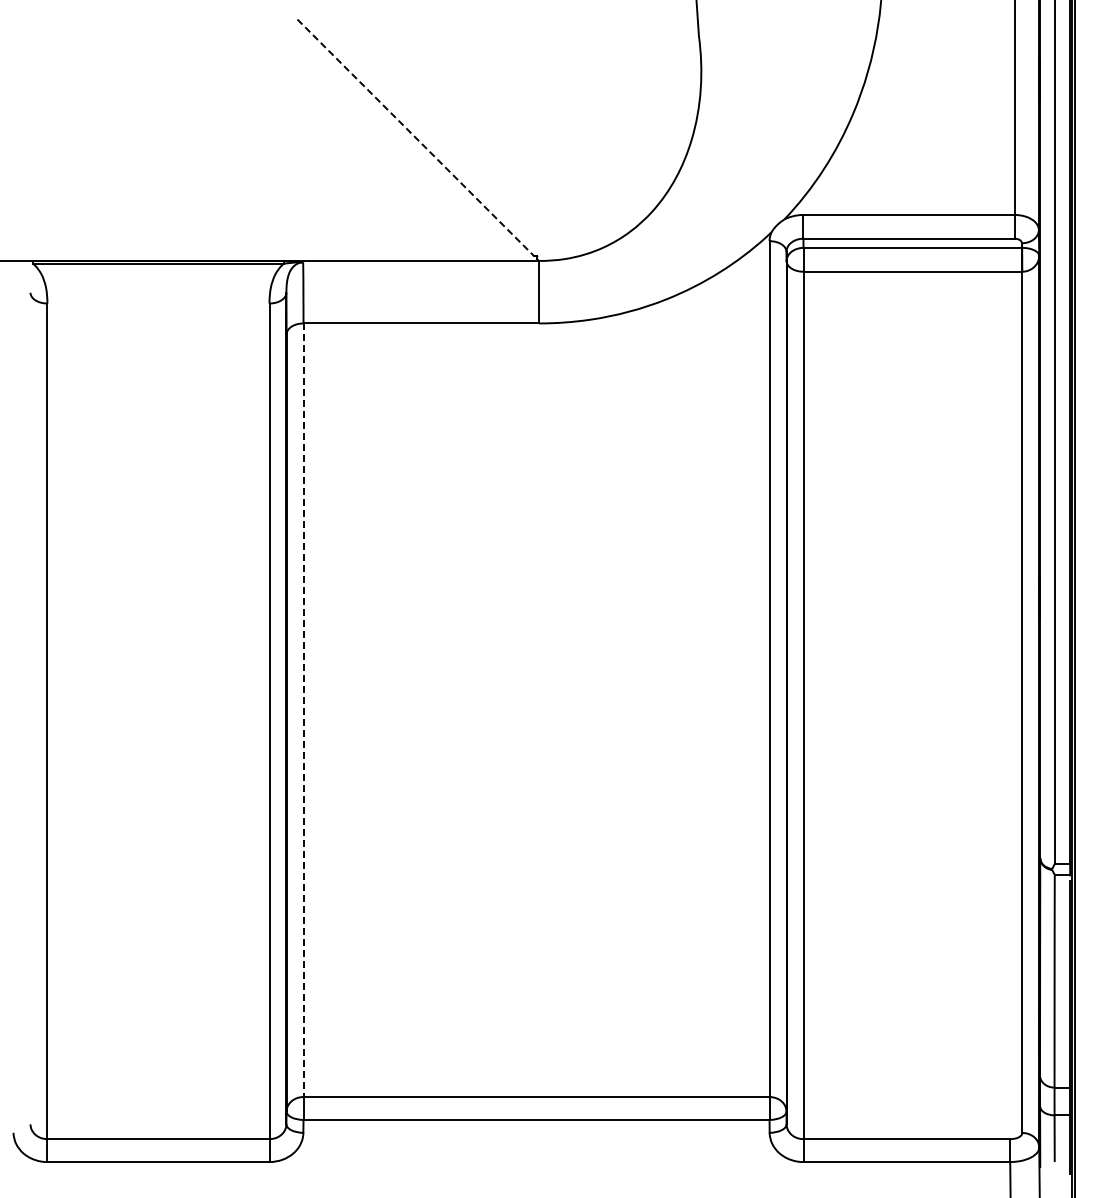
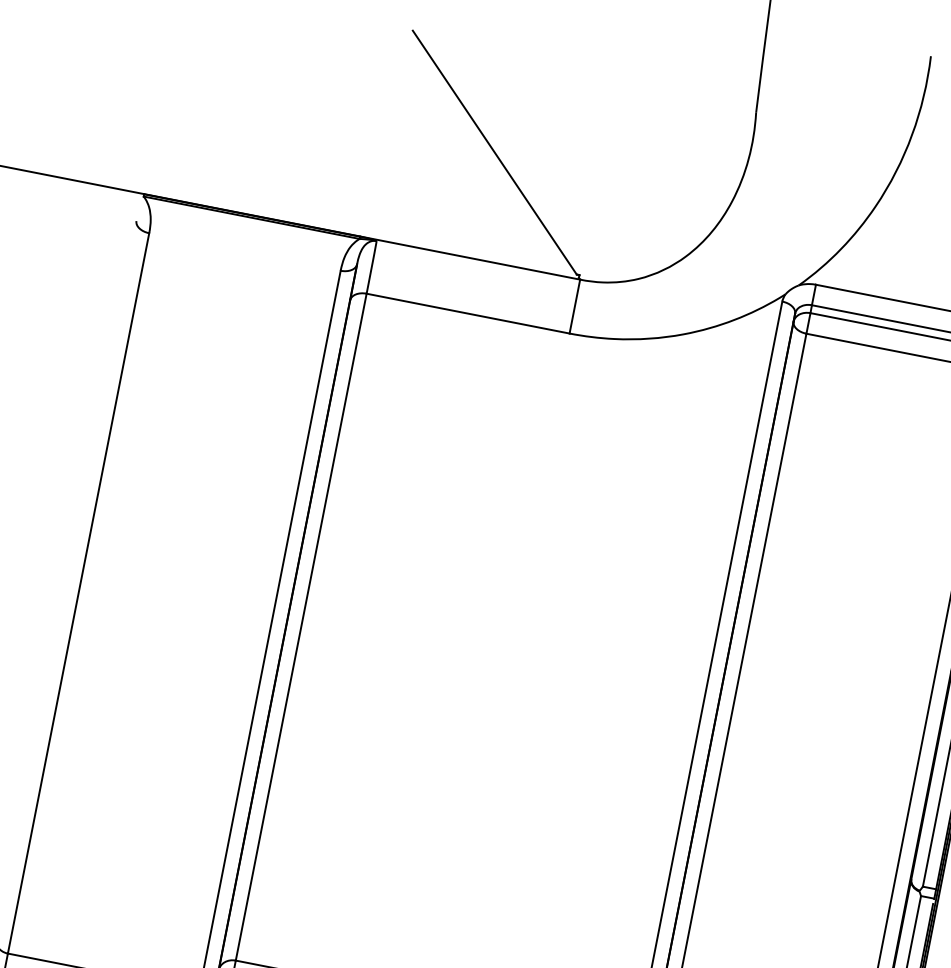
line: (416, 138) -> (495, 153), dashed -> solid
line: (303, 710) -> (301, 627), dashed -> solid

